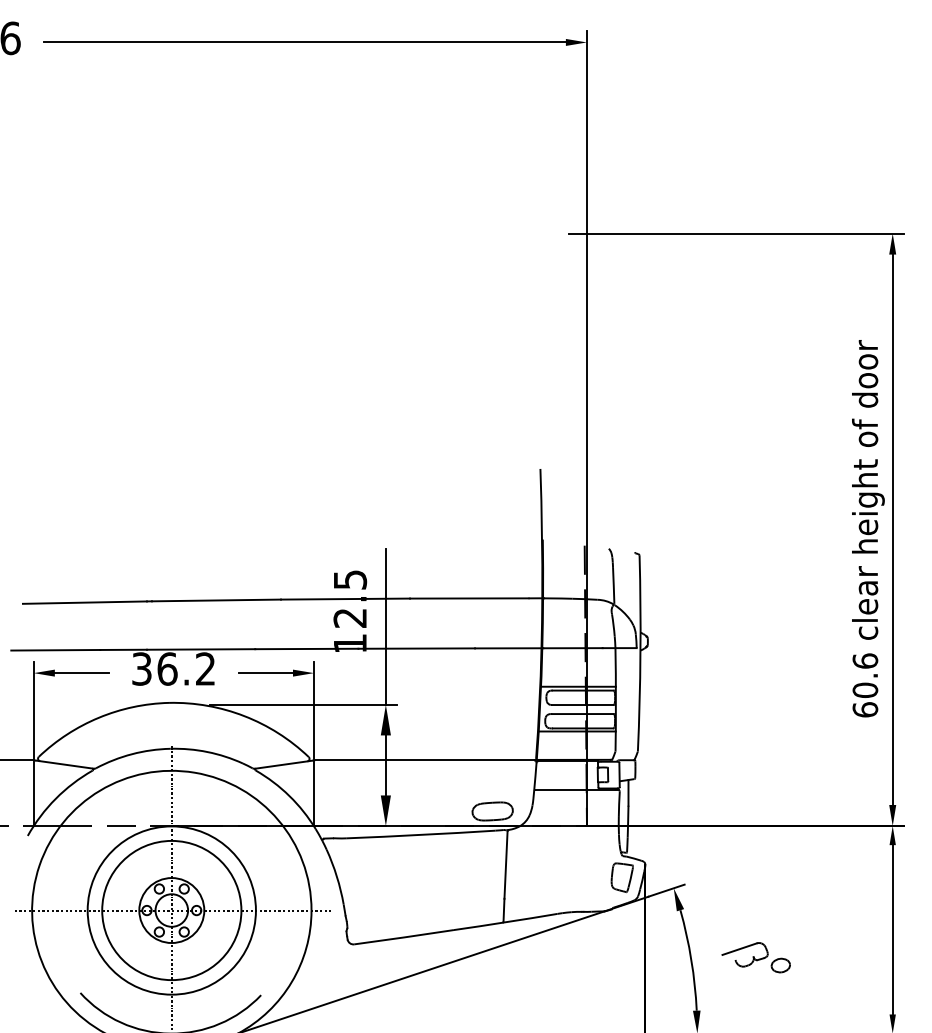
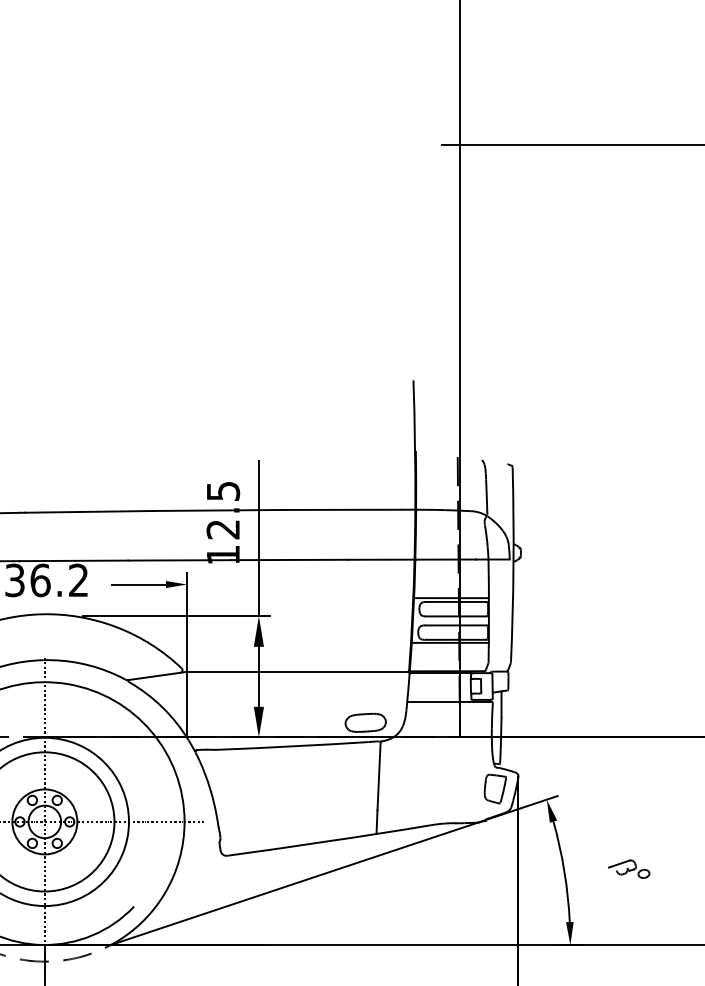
part: (755, 957) -> (628, 868), size x0.6

